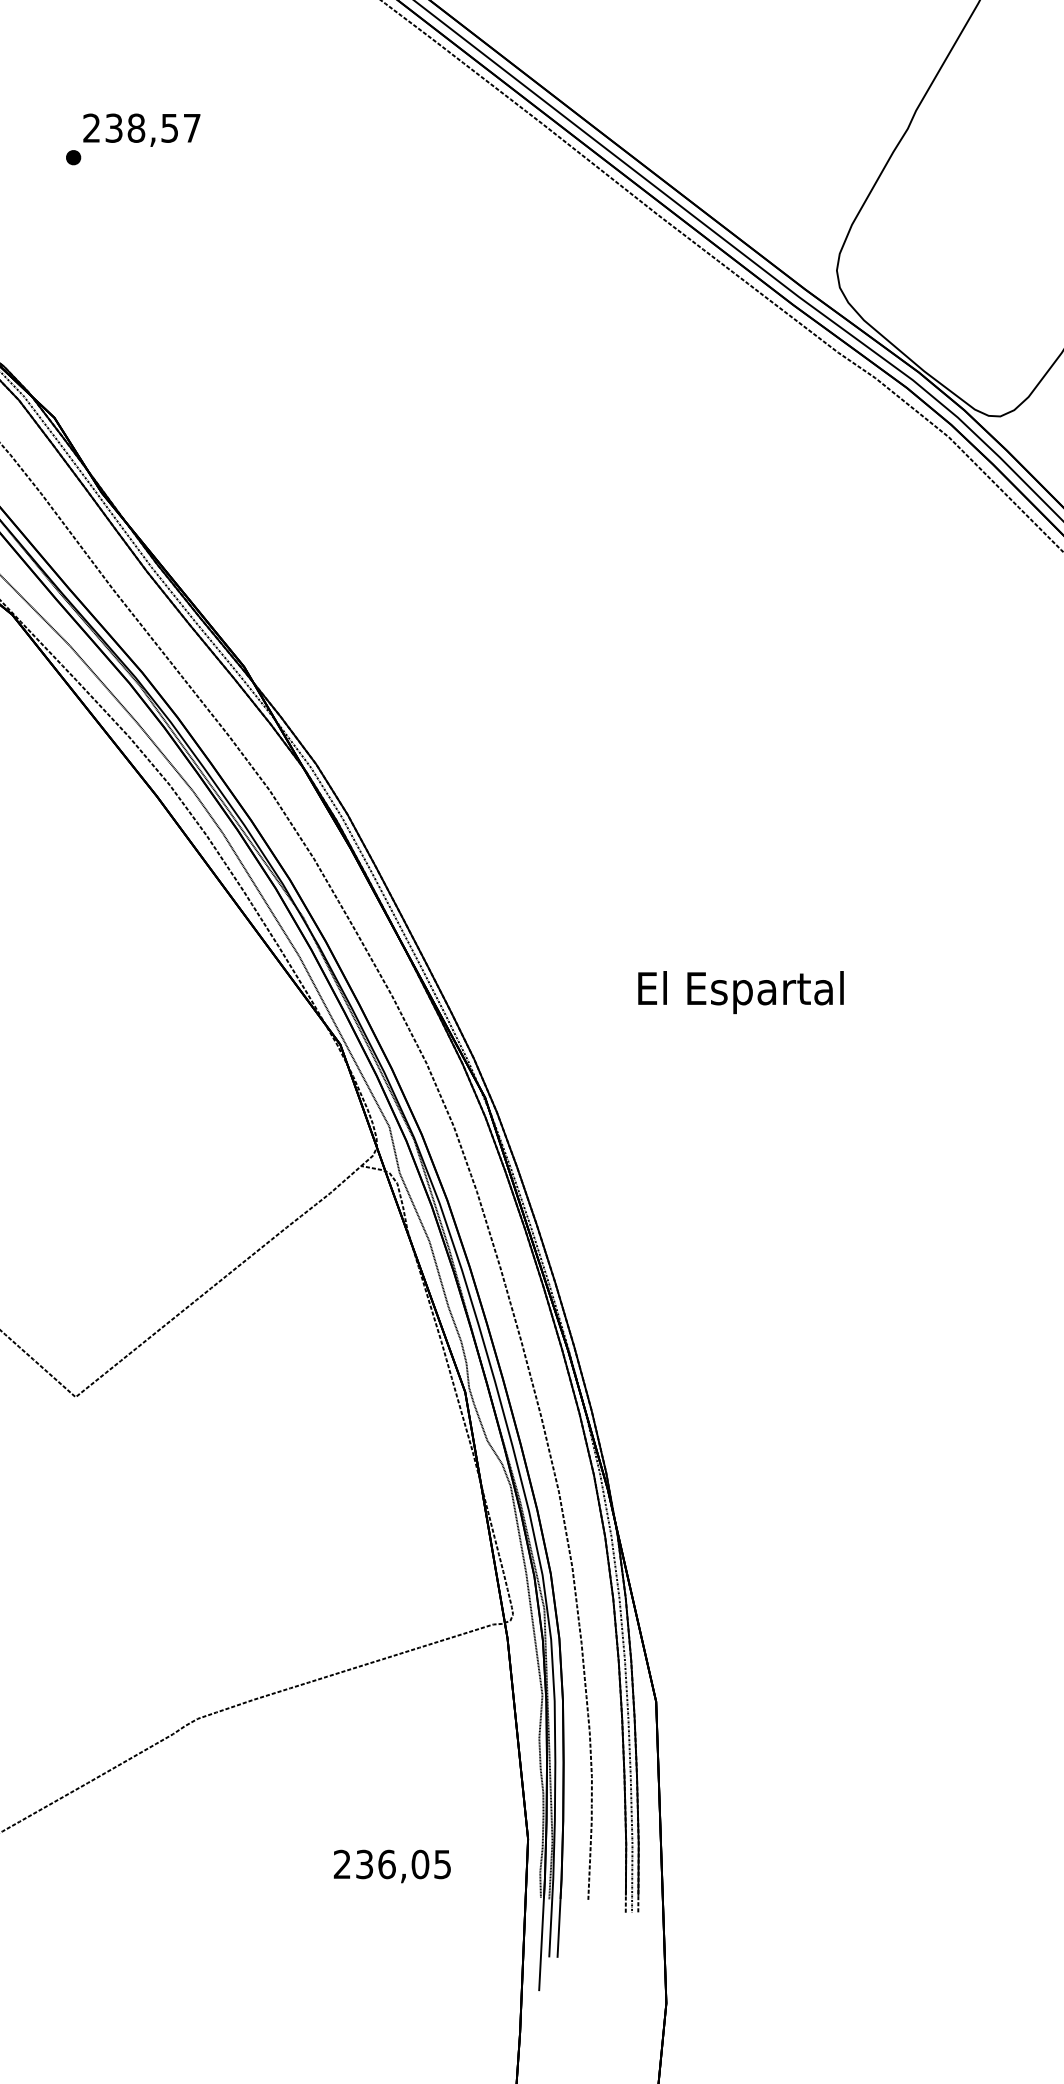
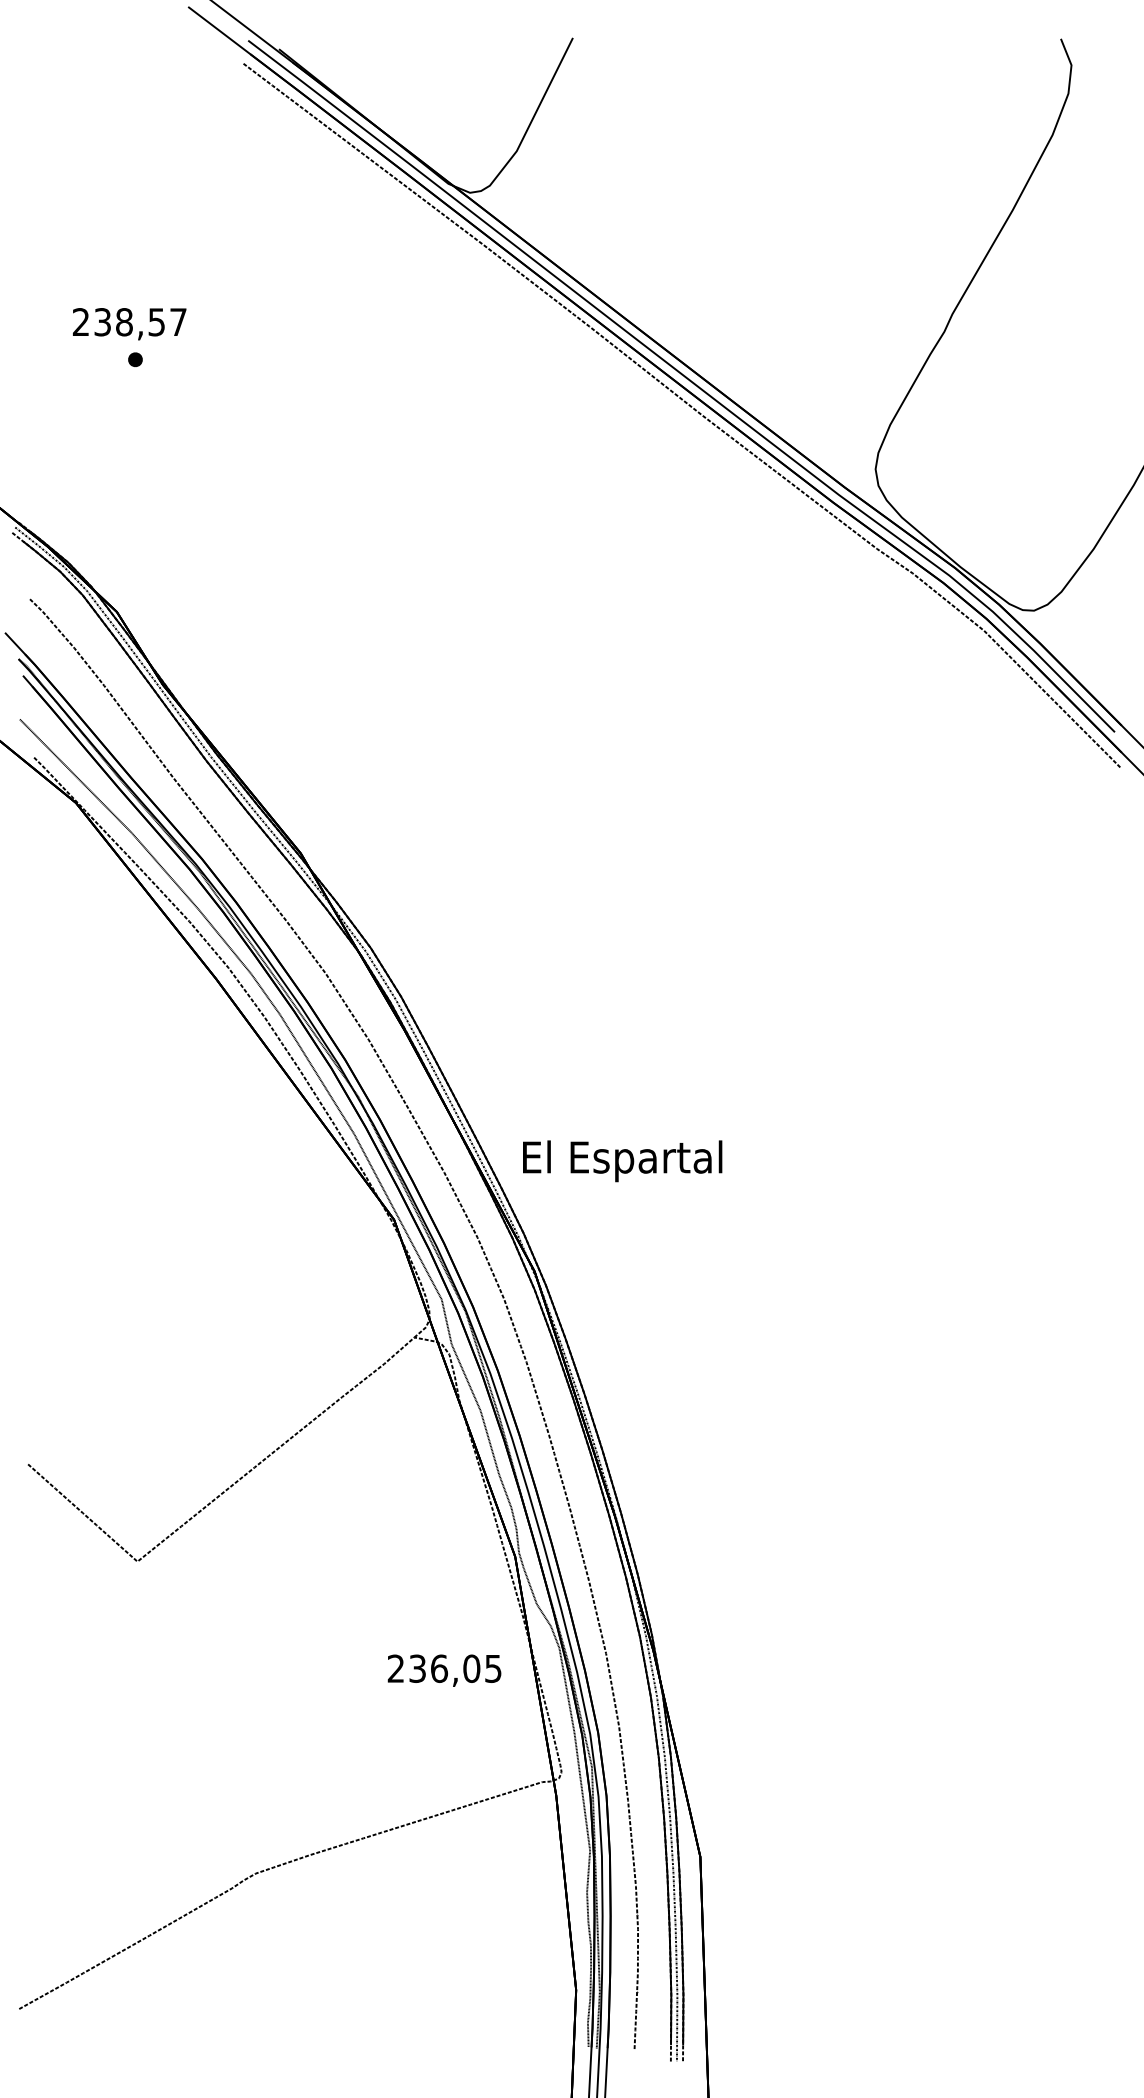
text: (141, 130) -> (129, 324), moved
text: (740, 992) -> (622, 1161), moved
text: (392, 1866) -> (444, 1670), moved

